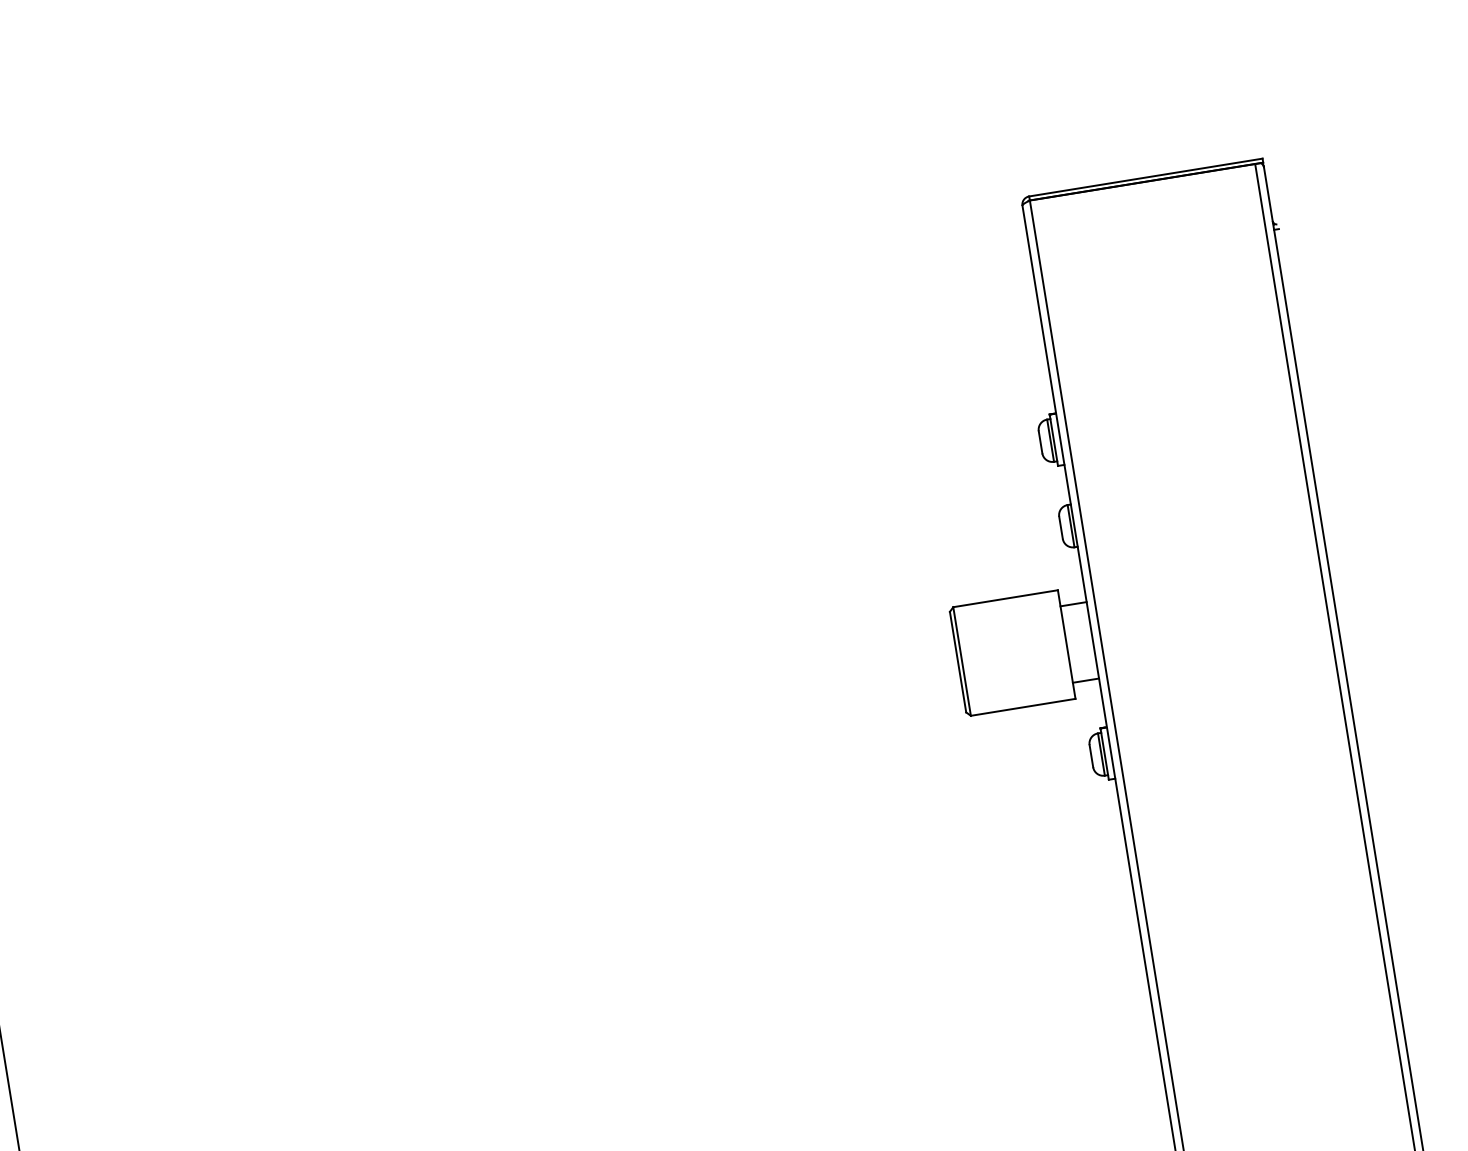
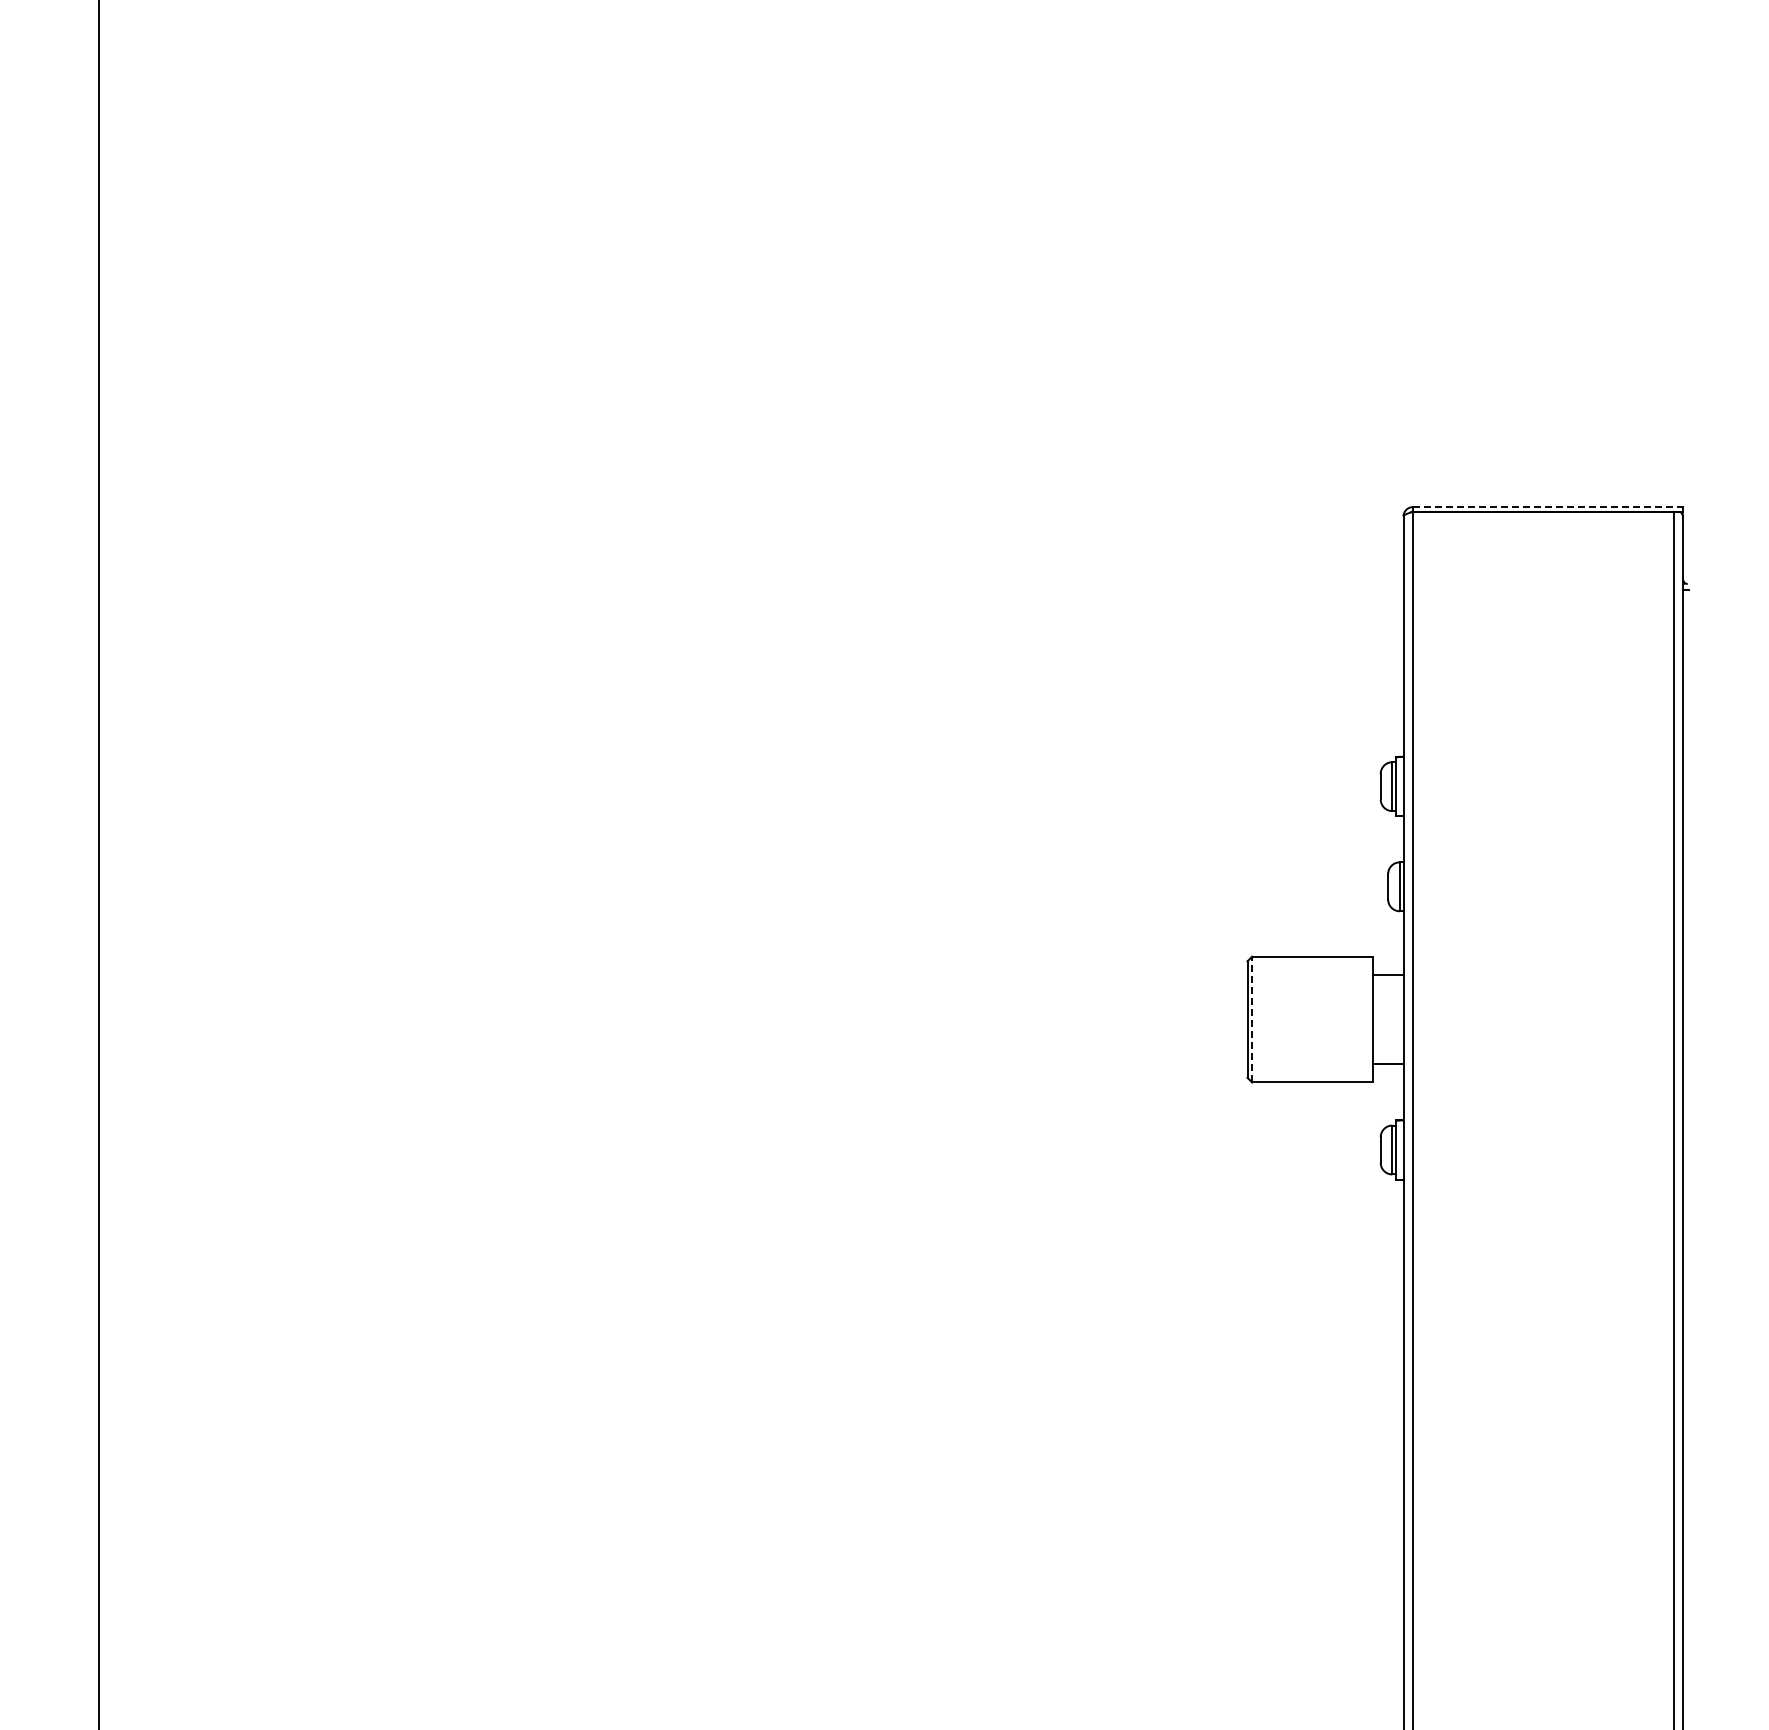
line: (1146, 177) -> (1548, 507), solid -> dashed
line: (962, 661) -> (1252, 1019), solid -> dashed

